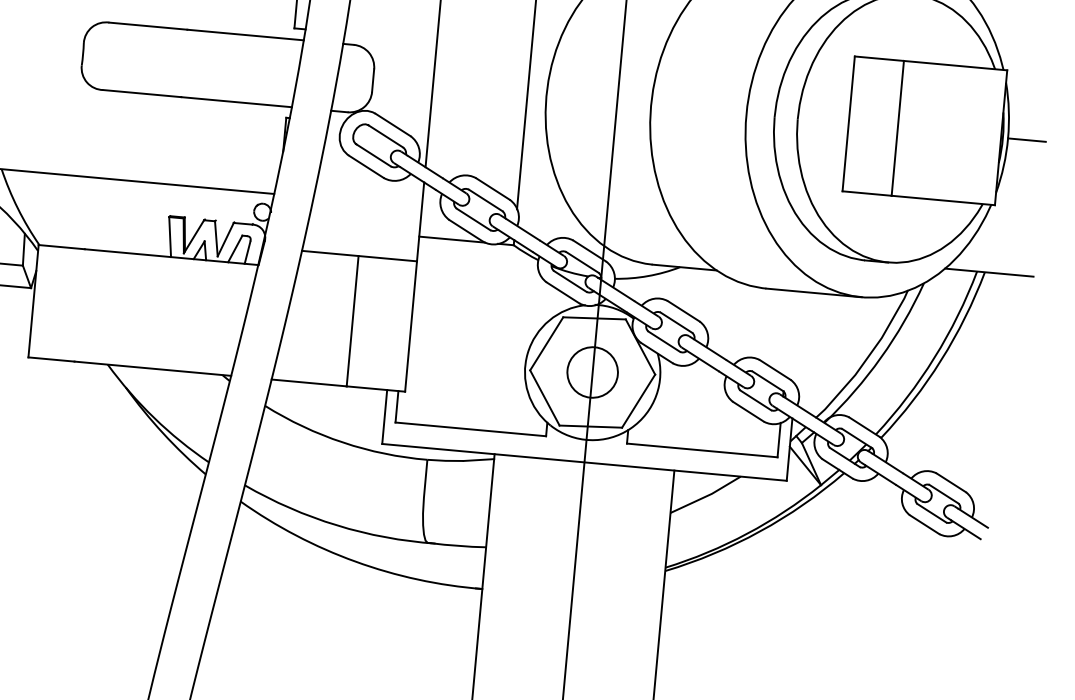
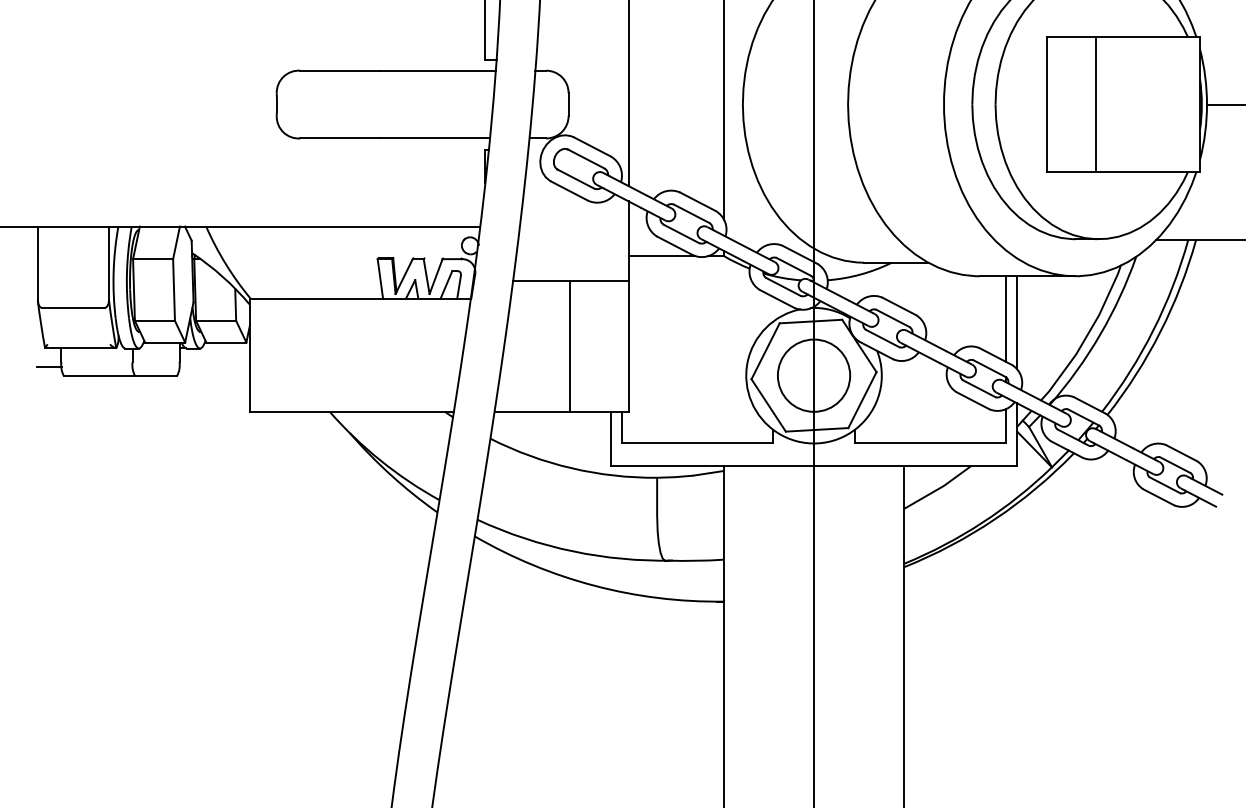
line: (789, 333) -> (1006, 318), added
line: (799, 337) -> (1017, 322), added
circle: (592, 372) -> (813, 375), size x1.43

